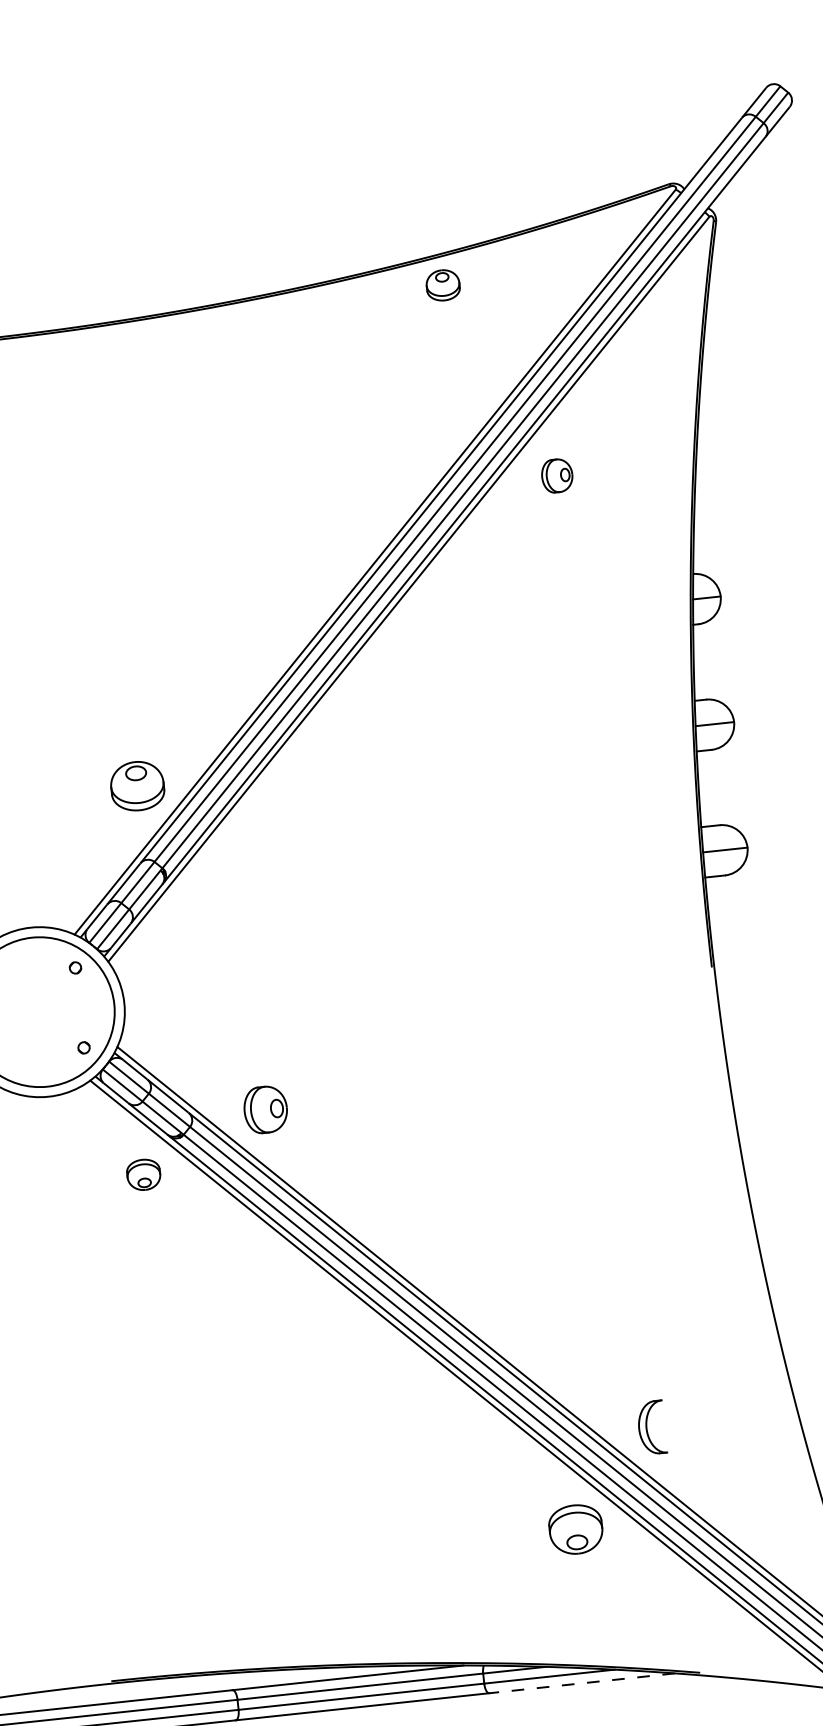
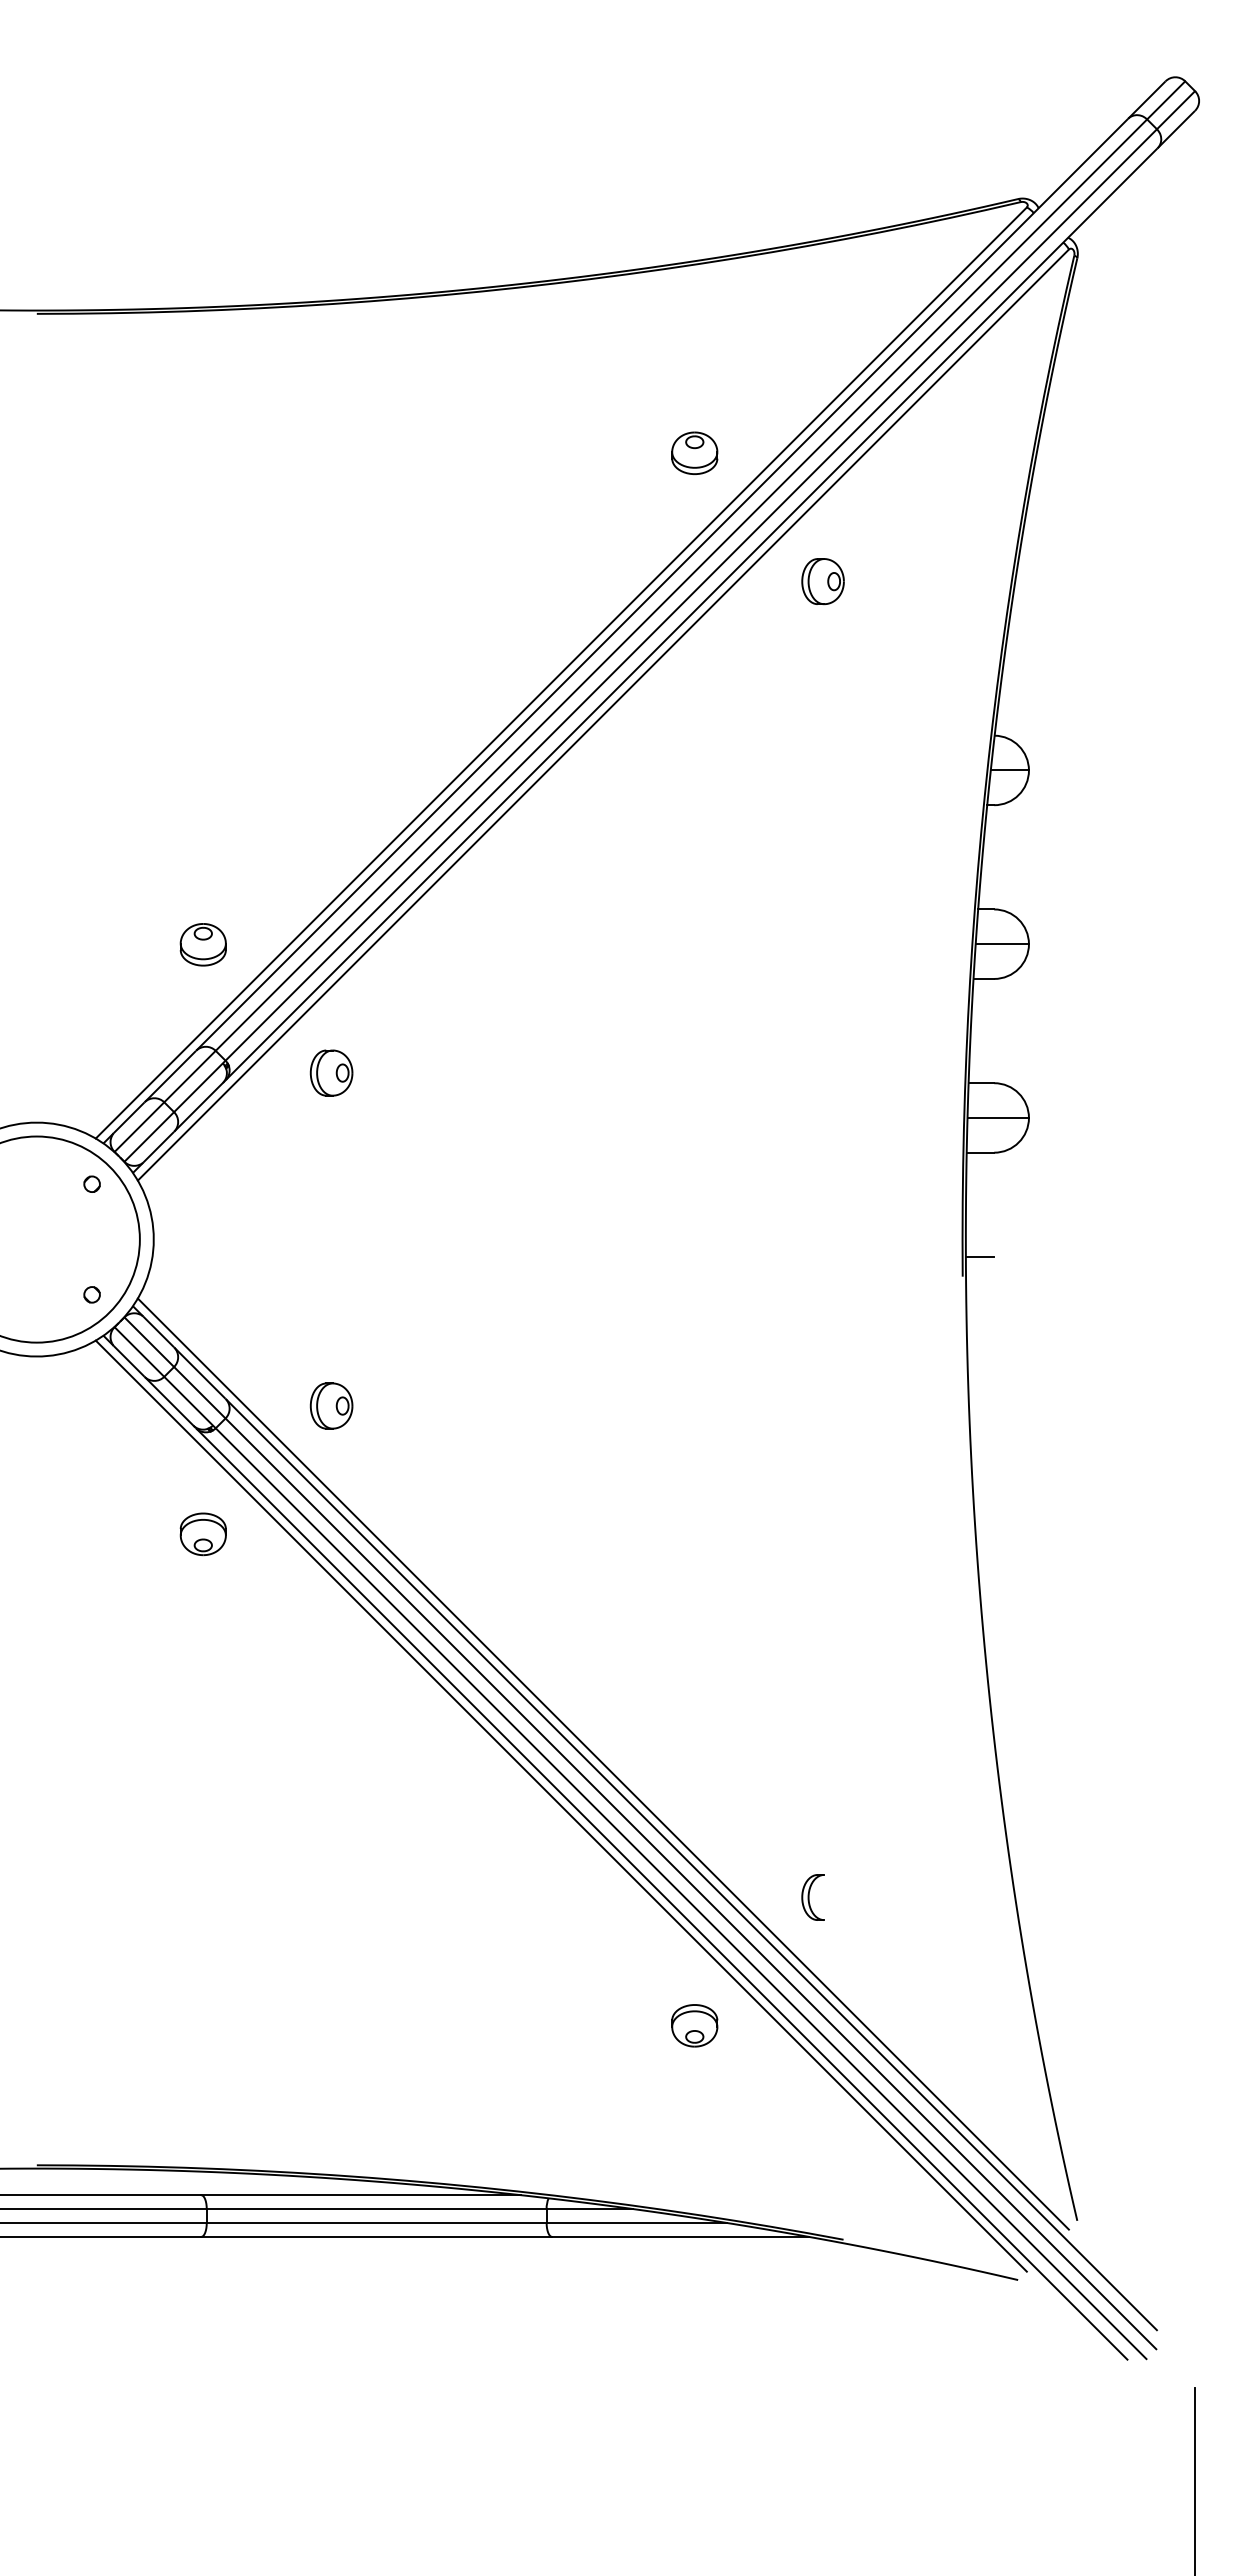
part: (442, 284) -> (694, 452), moved
part: (136, 786) -> (202, 944), size x0.62
part: (239, 868) -> (331, 1072), added
line: (723, 951) -> (980, 1256), added
part: (265, 1109) -> (331, 1405), size x0.71
part: (143, 1175) -> (202, 1534), moved
part: (651, 1427) -> (812, 1897), size x0.62
part: (575, 1529) -> (694, 2025), size x0.62
line: (582, 1683) -> (680, 2236), dashed -> solid

